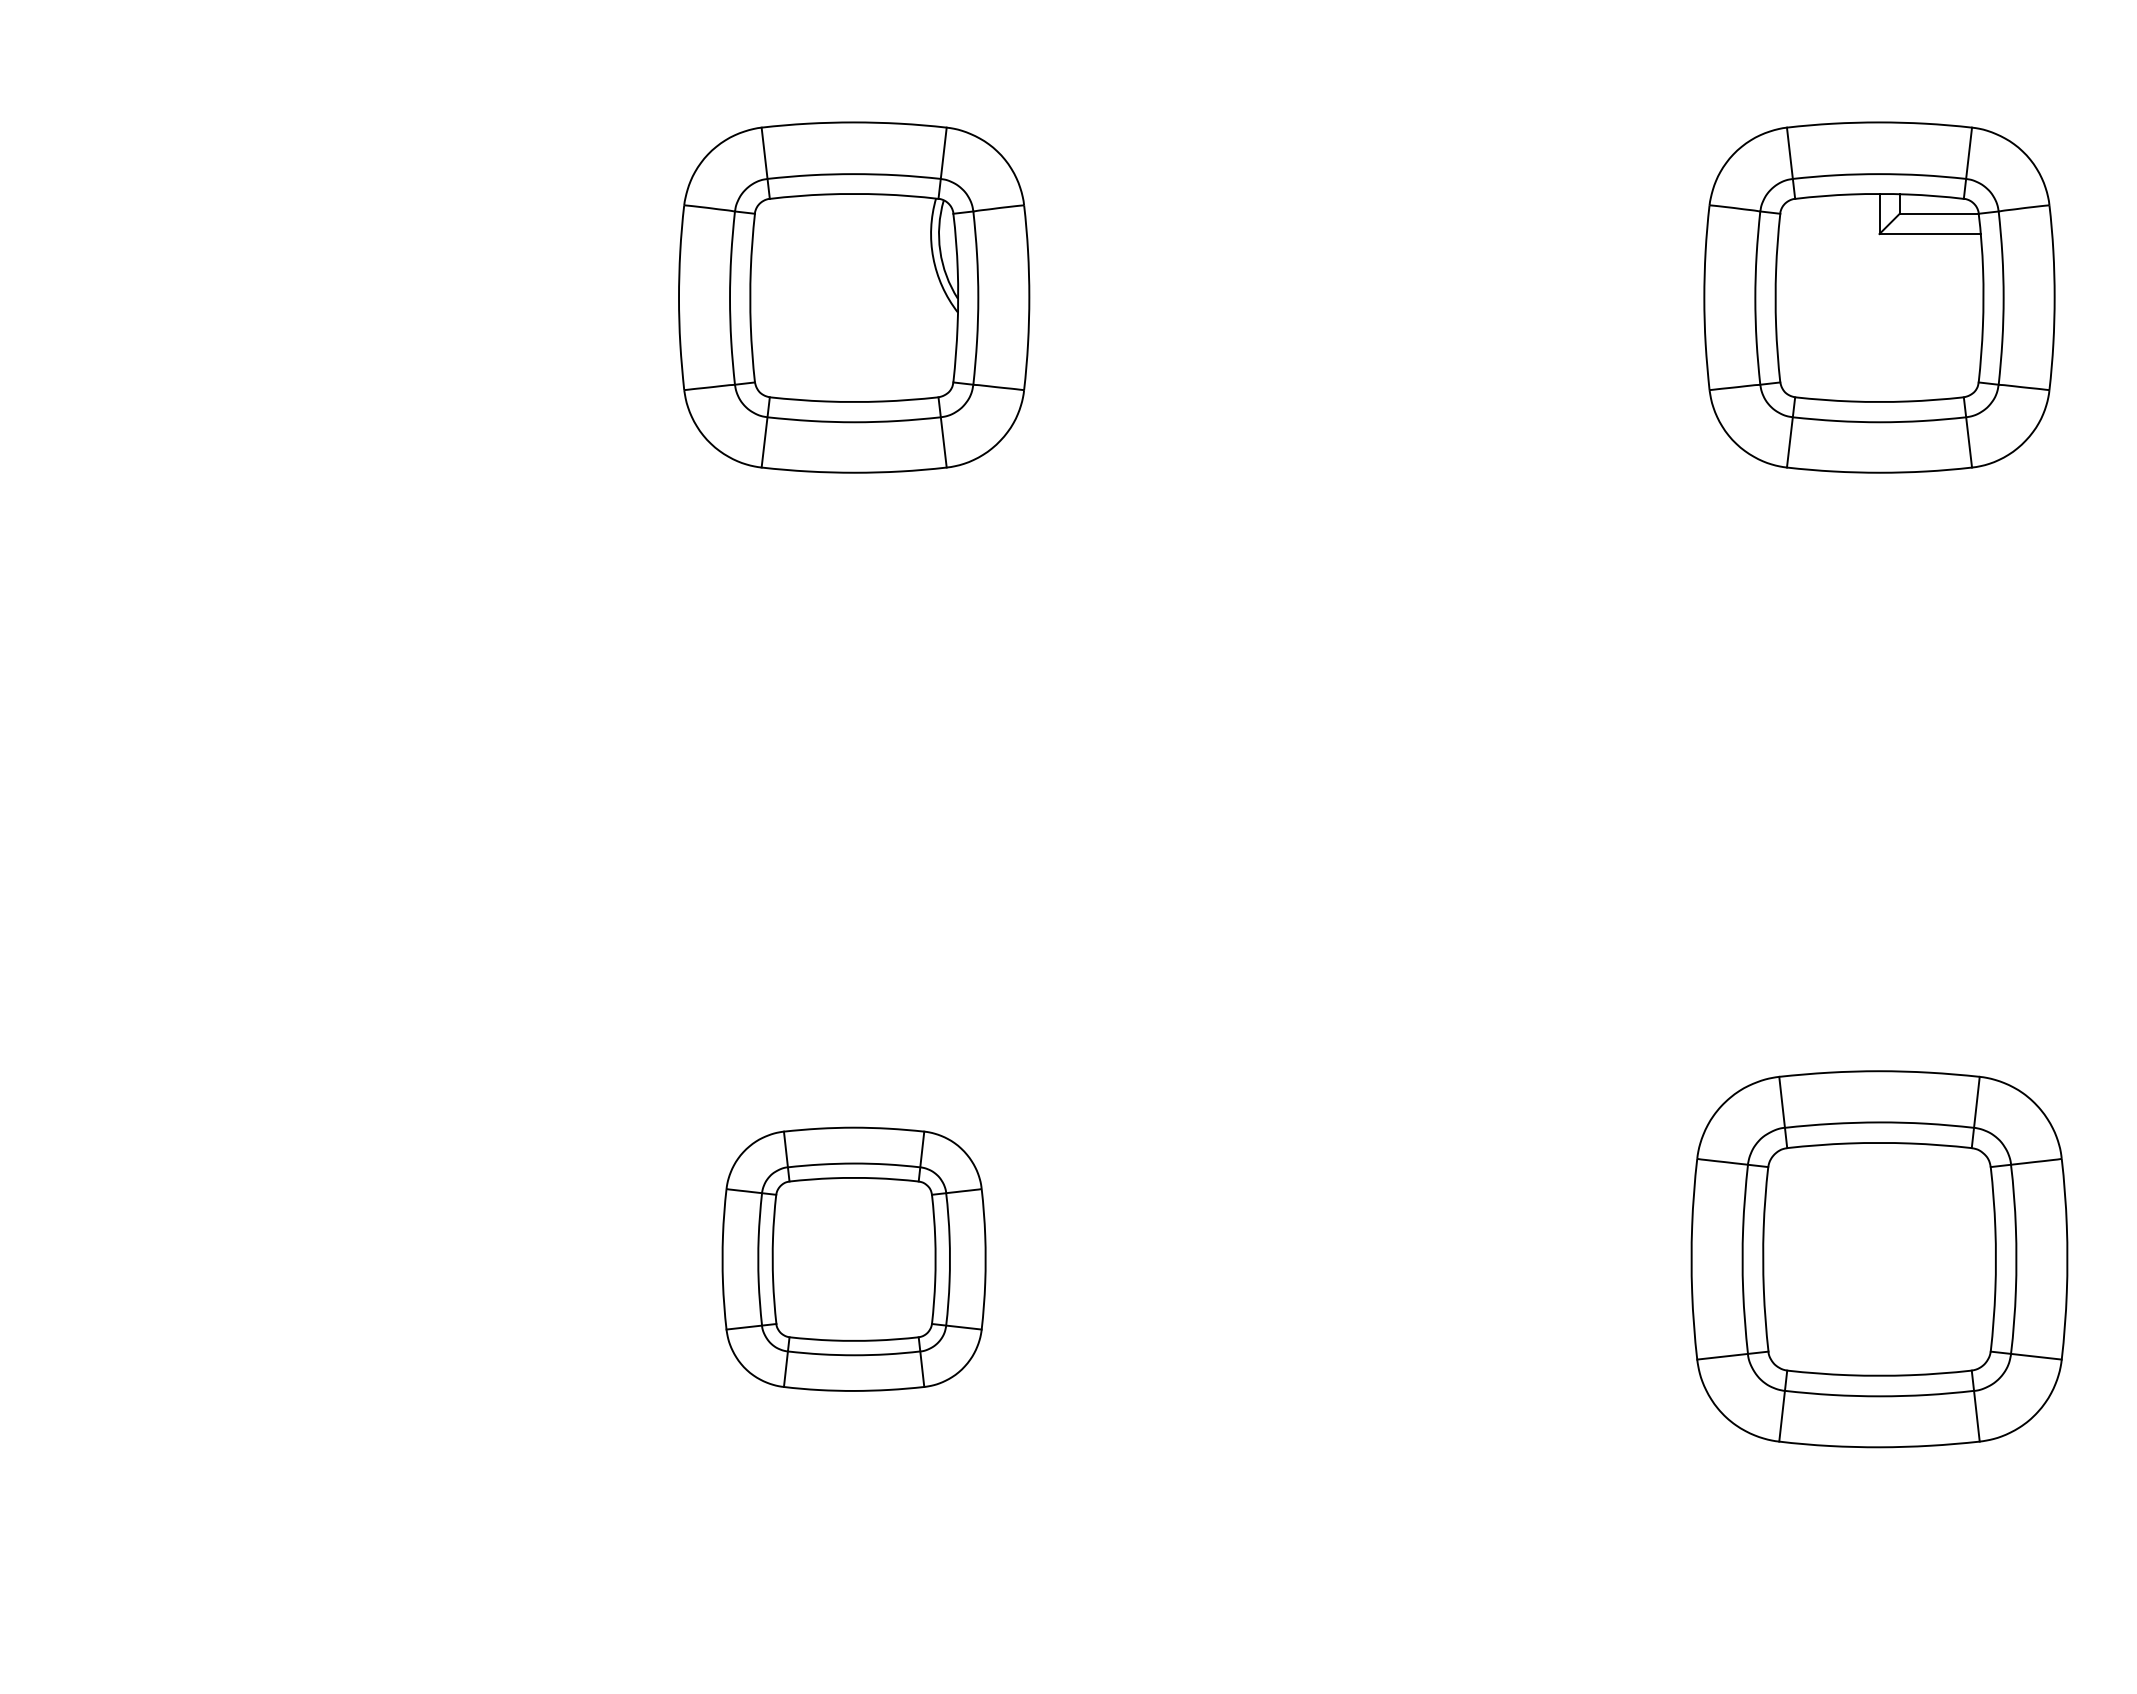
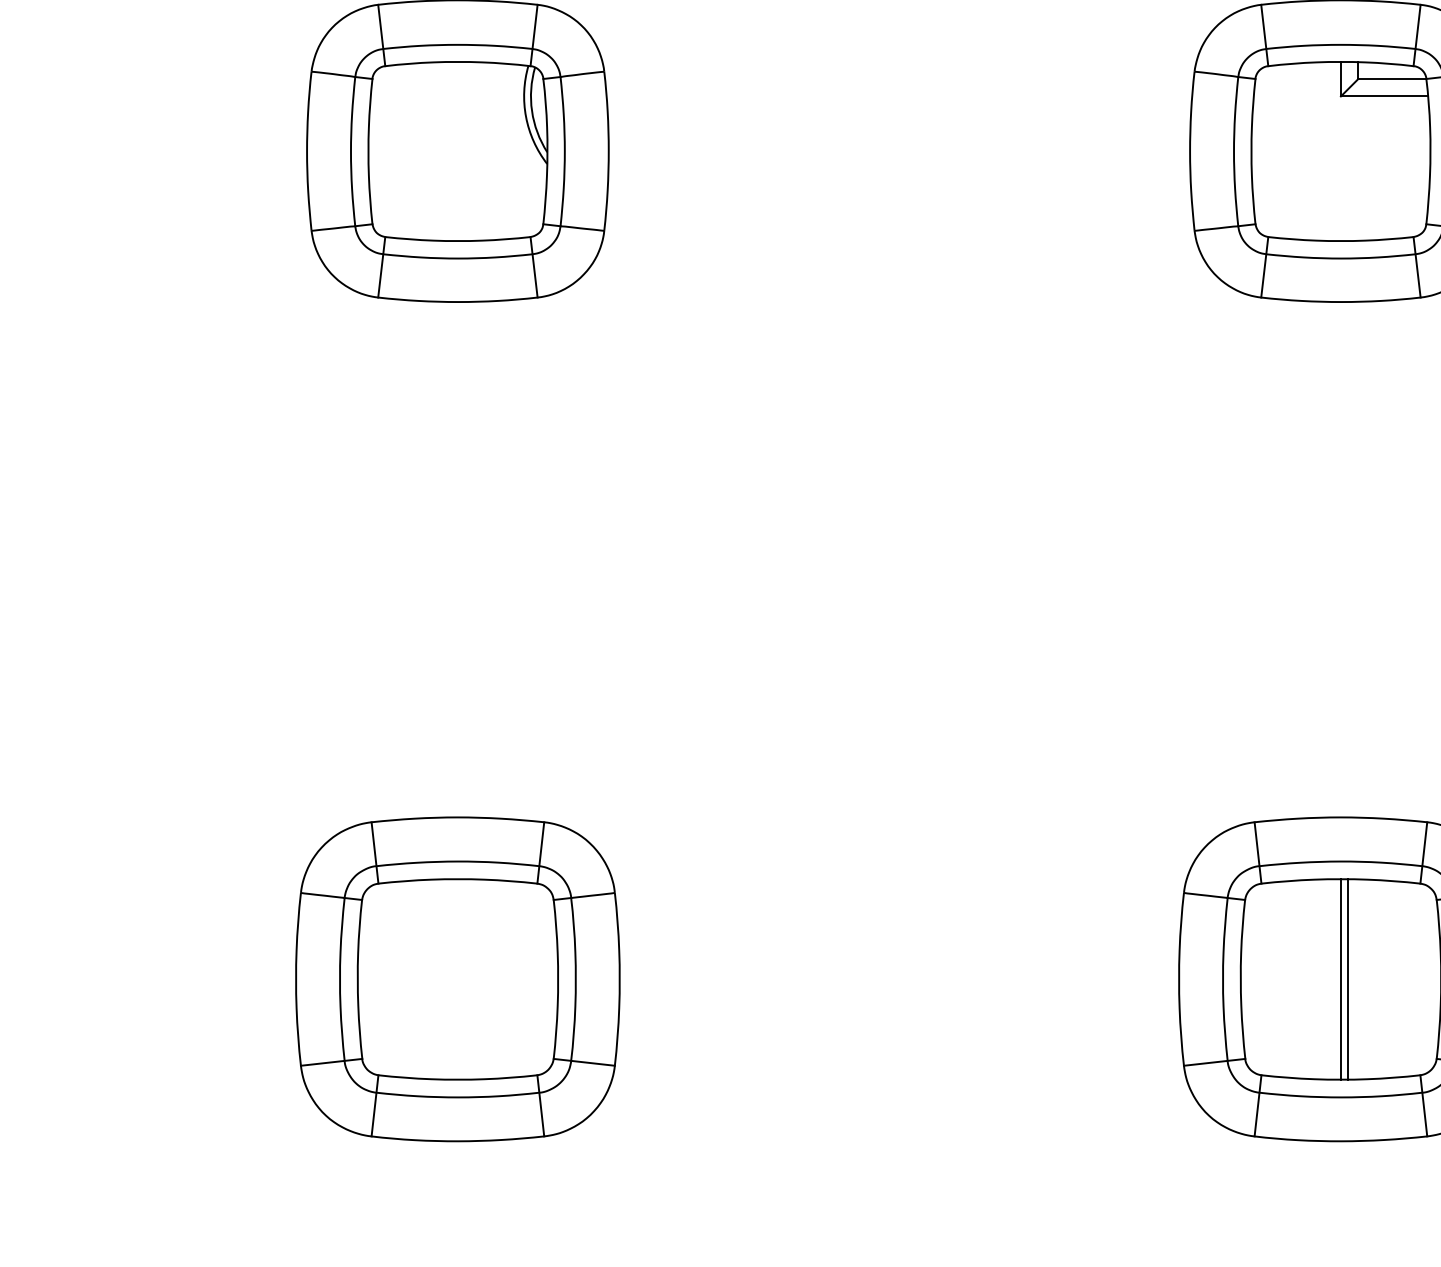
line: (1879, 1258) -> (1340, 978), added
line: (1887, 1258) -> (1347, 978), added
part: (853, 1259) -> (457, 979), size x1.43

